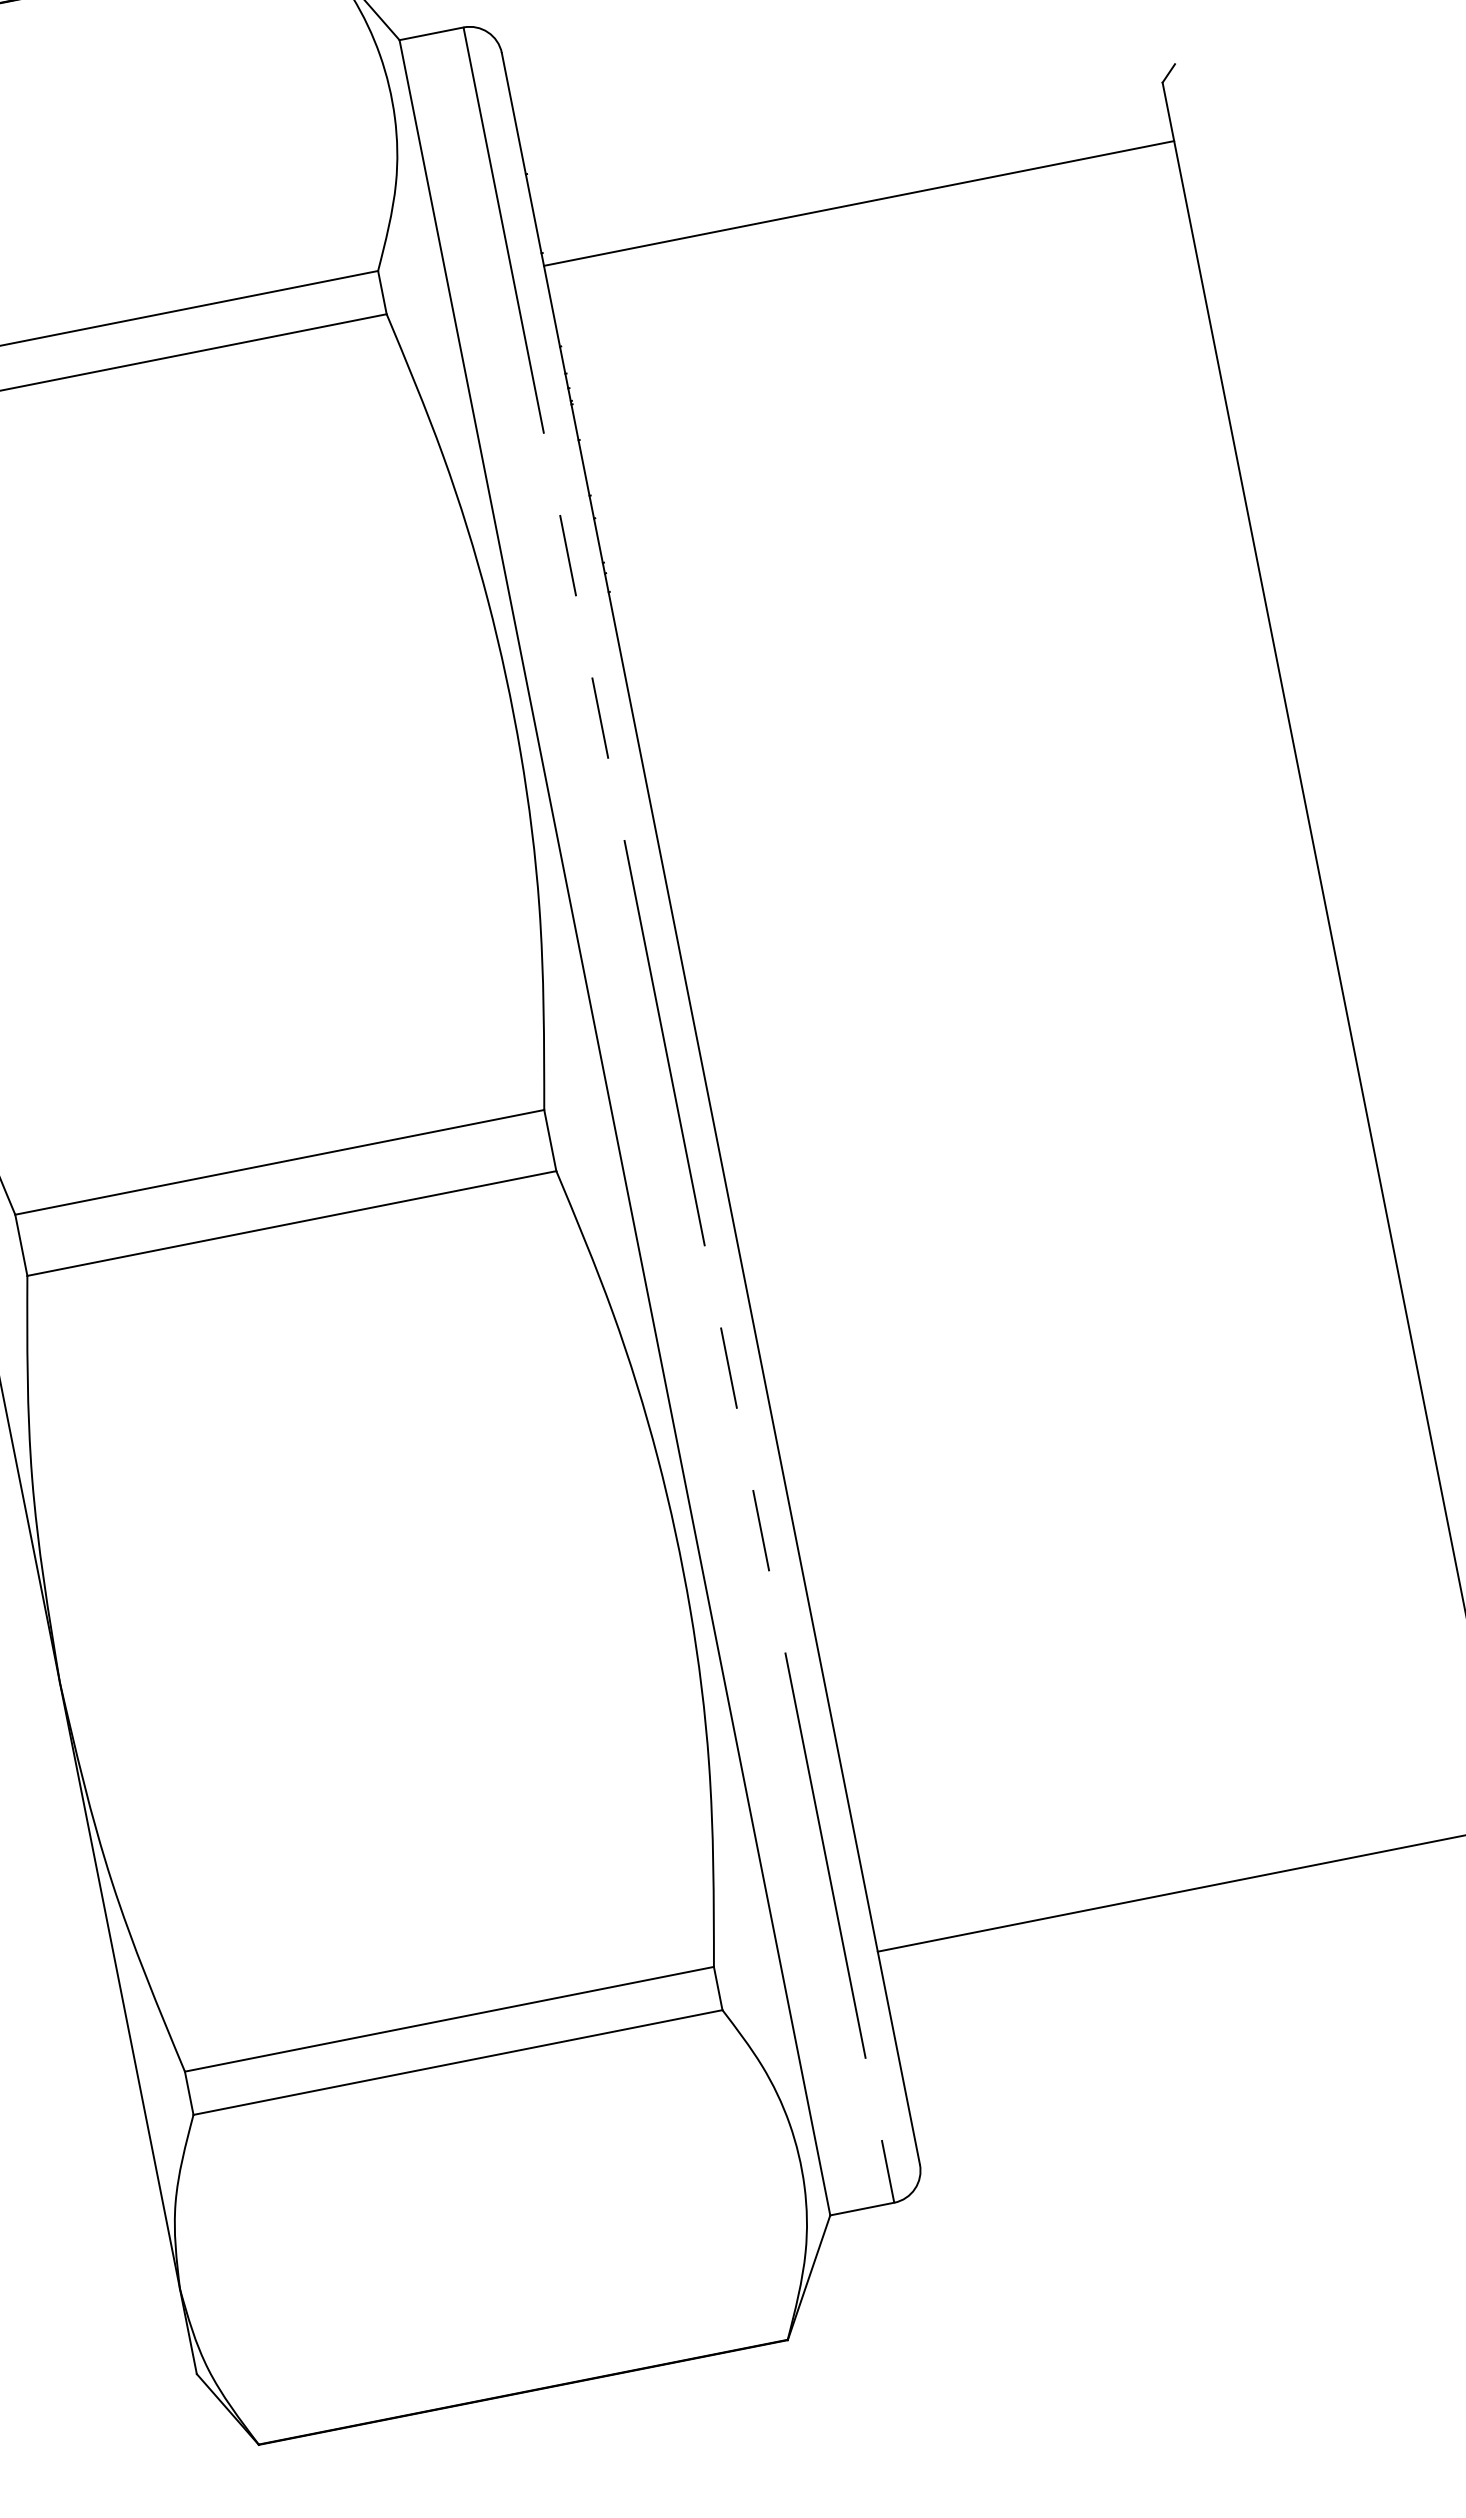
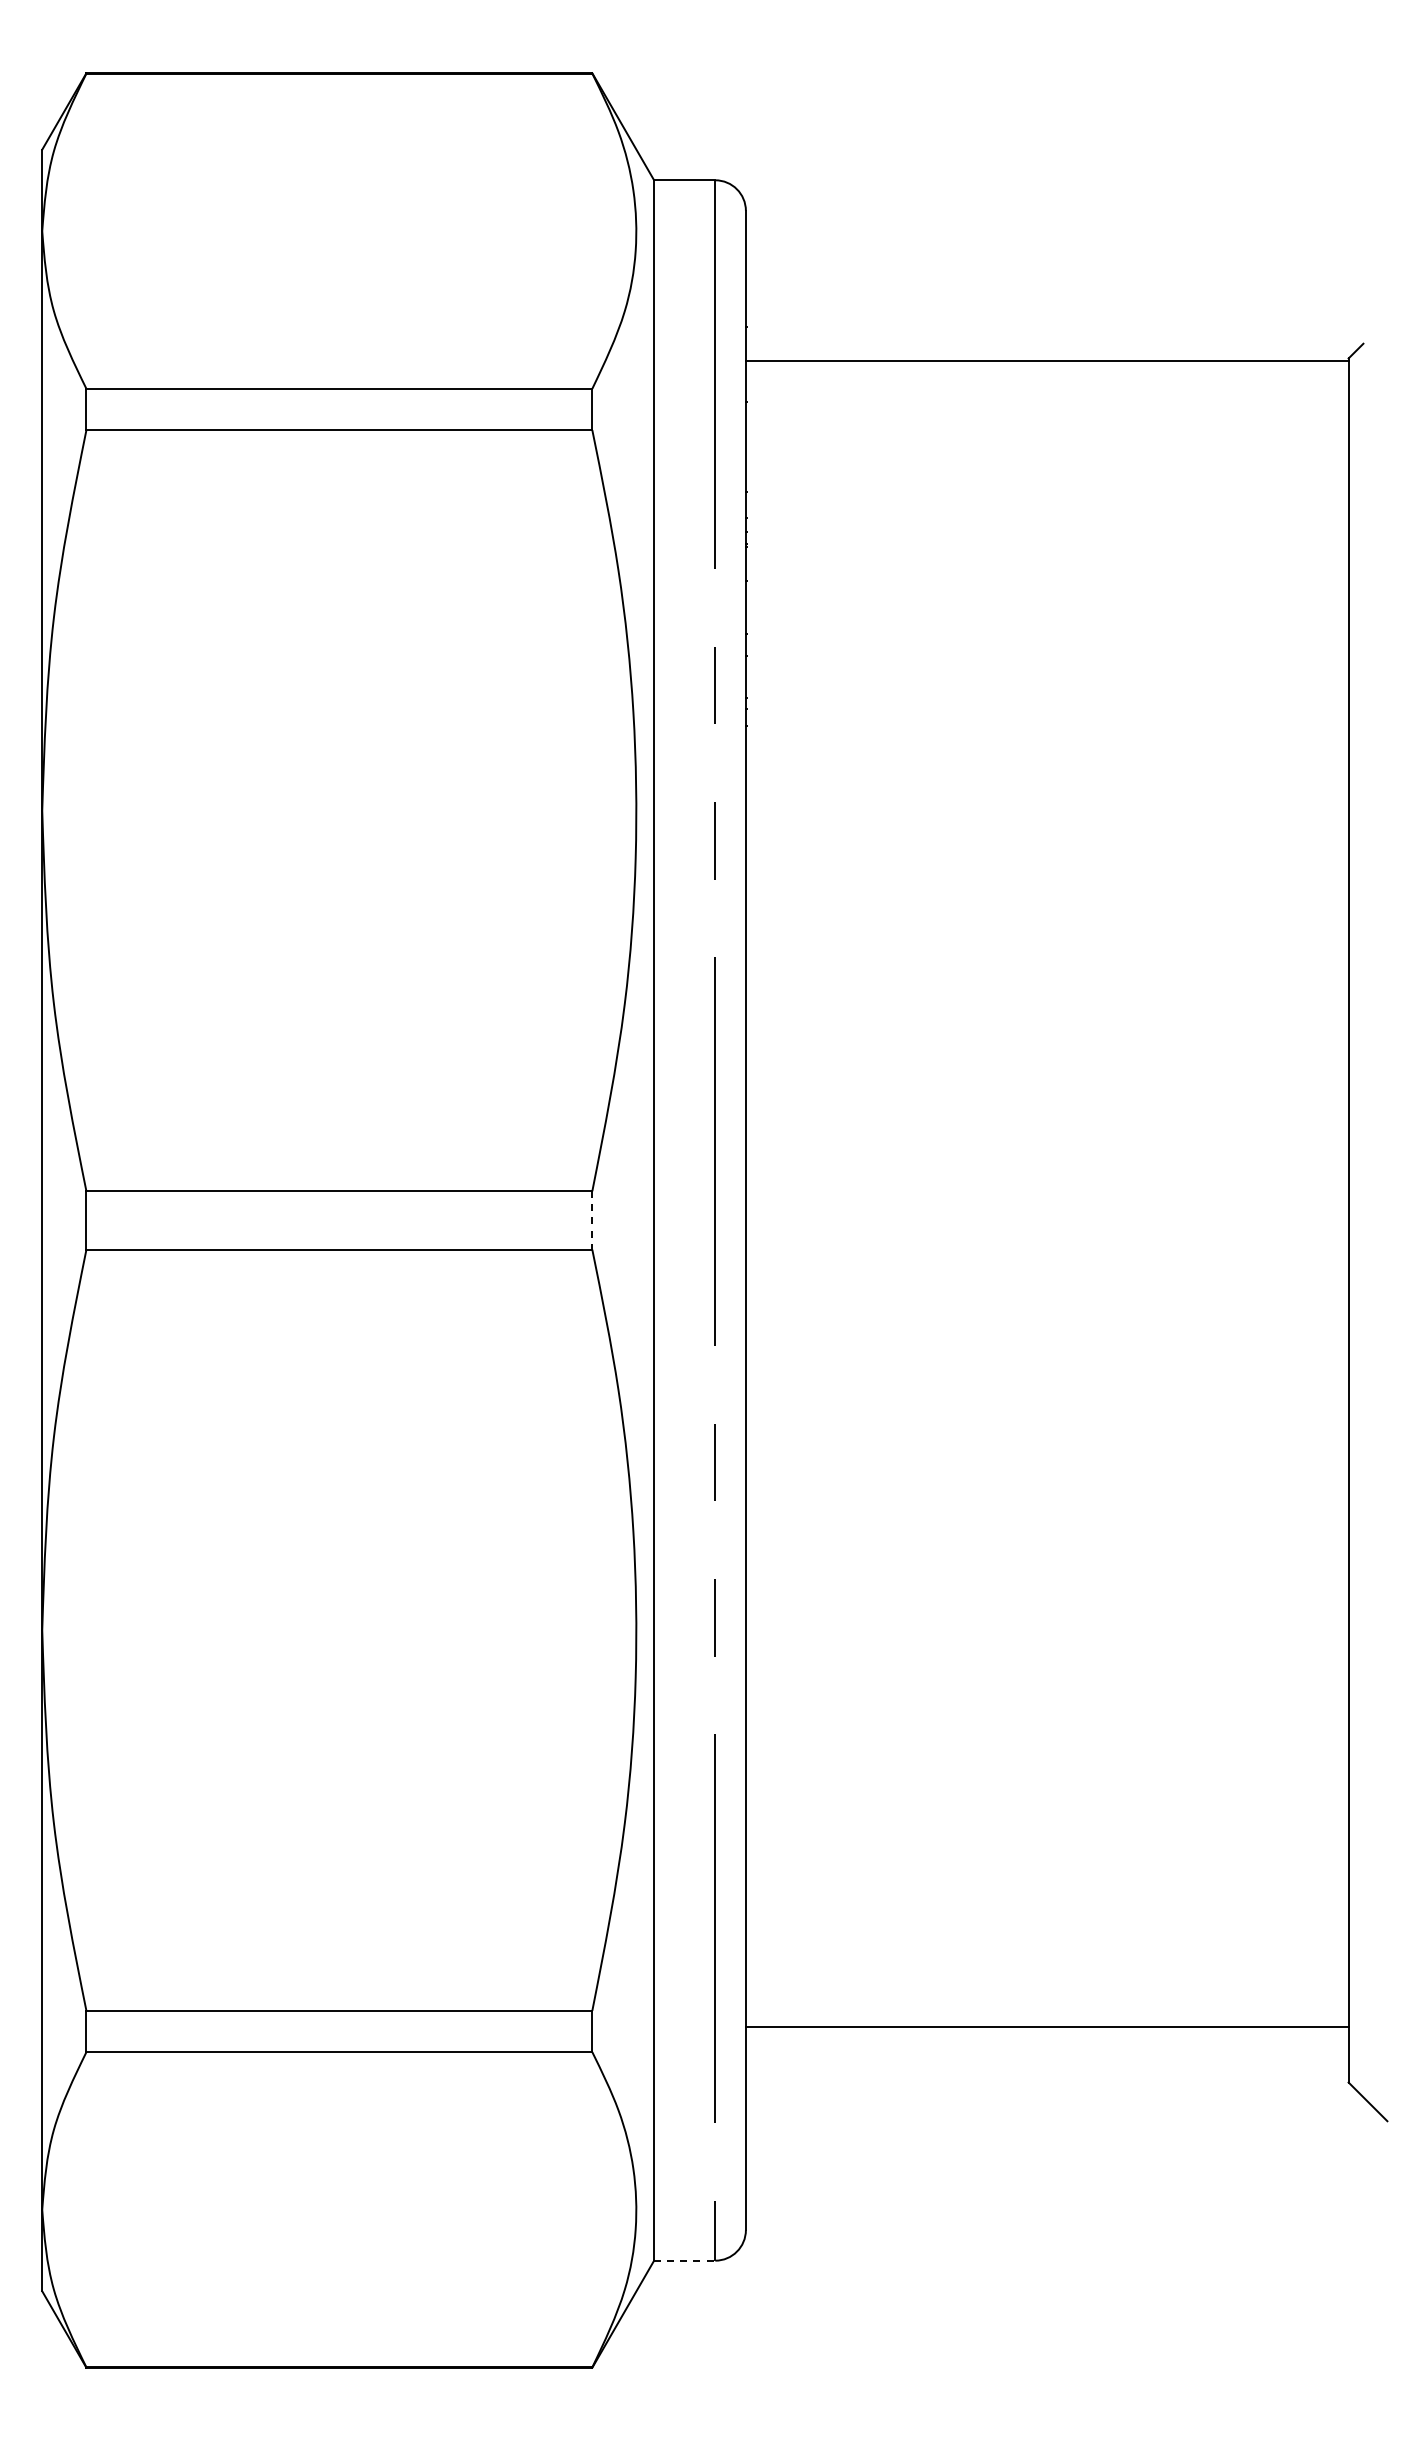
line: (858, 203) -> (1046, 361), moved
line: (550, 1140) -> (592, 1220), solid -> dashed
line: (862, 2208) -> (684, 2260), solid -> dashed

